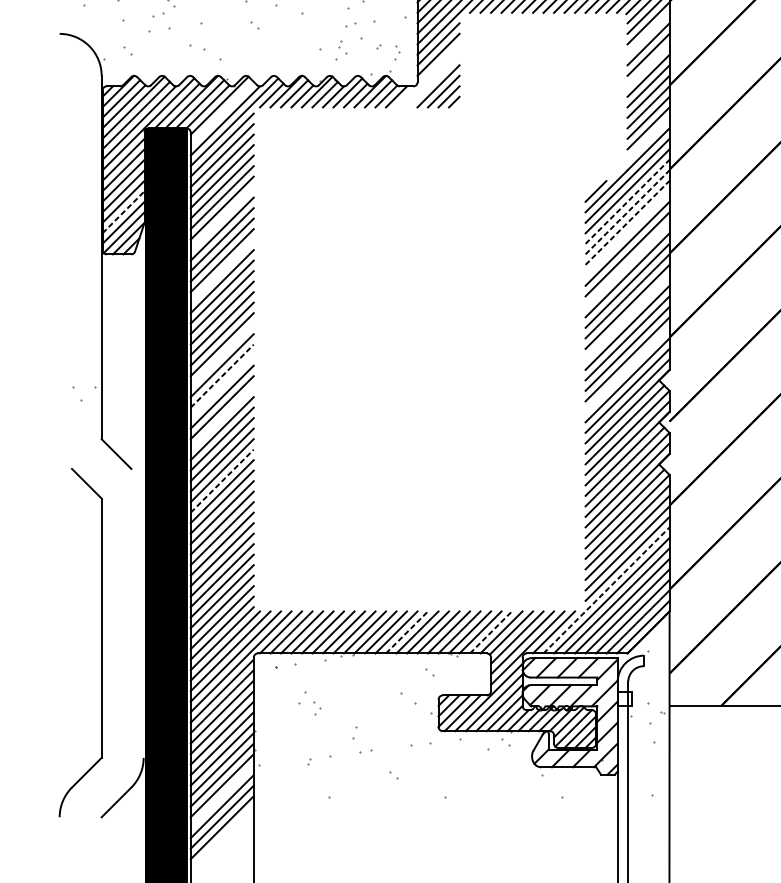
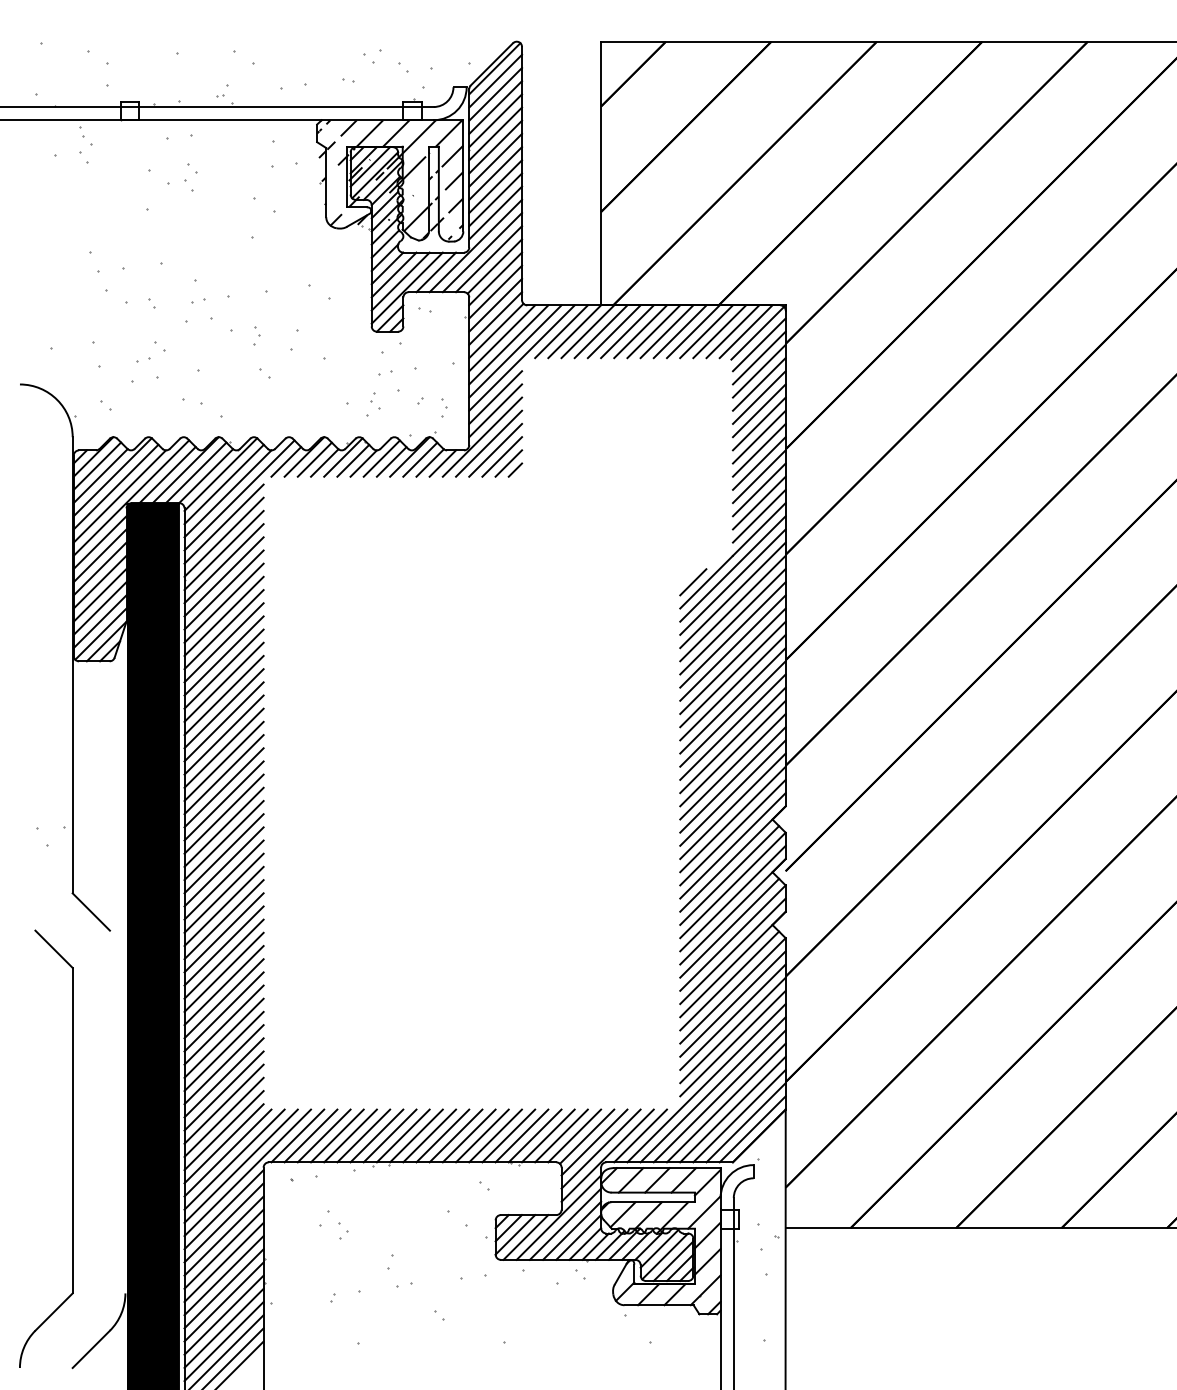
line: (647, 33) -> (758, 384), added
line: (647, 64) -> (758, 423), added
line: (428, 75) -> (482, 436), added
line: (433, 80) -> (489, 443), added
line: (221, 113) -> (223, 484), added
line: (647, 138) -> (758, 515), added
line: (627, 201) -> (732, 595), dashed -> solid
line: (123, 212) -> (100, 608), dashed -> solid
line: (627, 212) -> (732, 608), dashed -> solid
line: (221, 217) -> (223, 615), added
line: (627, 222) -> (732, 621), dashed -> solid
line: (627, 233) -> (732, 634), added
line: (627, 264) -> (732, 674), added
line: (221, 270) -> (223, 681), added
line: (627, 317) -> (732, 740), added
line: (221, 354) -> (223, 787), added
line: (627, 370) -> (732, 806), added
line: (222, 376) -> (224, 814), dashed -> solid
line: (221, 385) -> (223, 826), added
line: (221, 417) -> (223, 866), added
line: (222, 481) -> (224, 946), dashed -> solid
line: (606, 590) -> (706, 1083), dashed -> solid
line: (407, 632) -> (456, 1135), dashed -> solid
line: (491, 632) -> (561, 1135), dashed -> solid
line: (221, 796) -> (223, 1341), added

